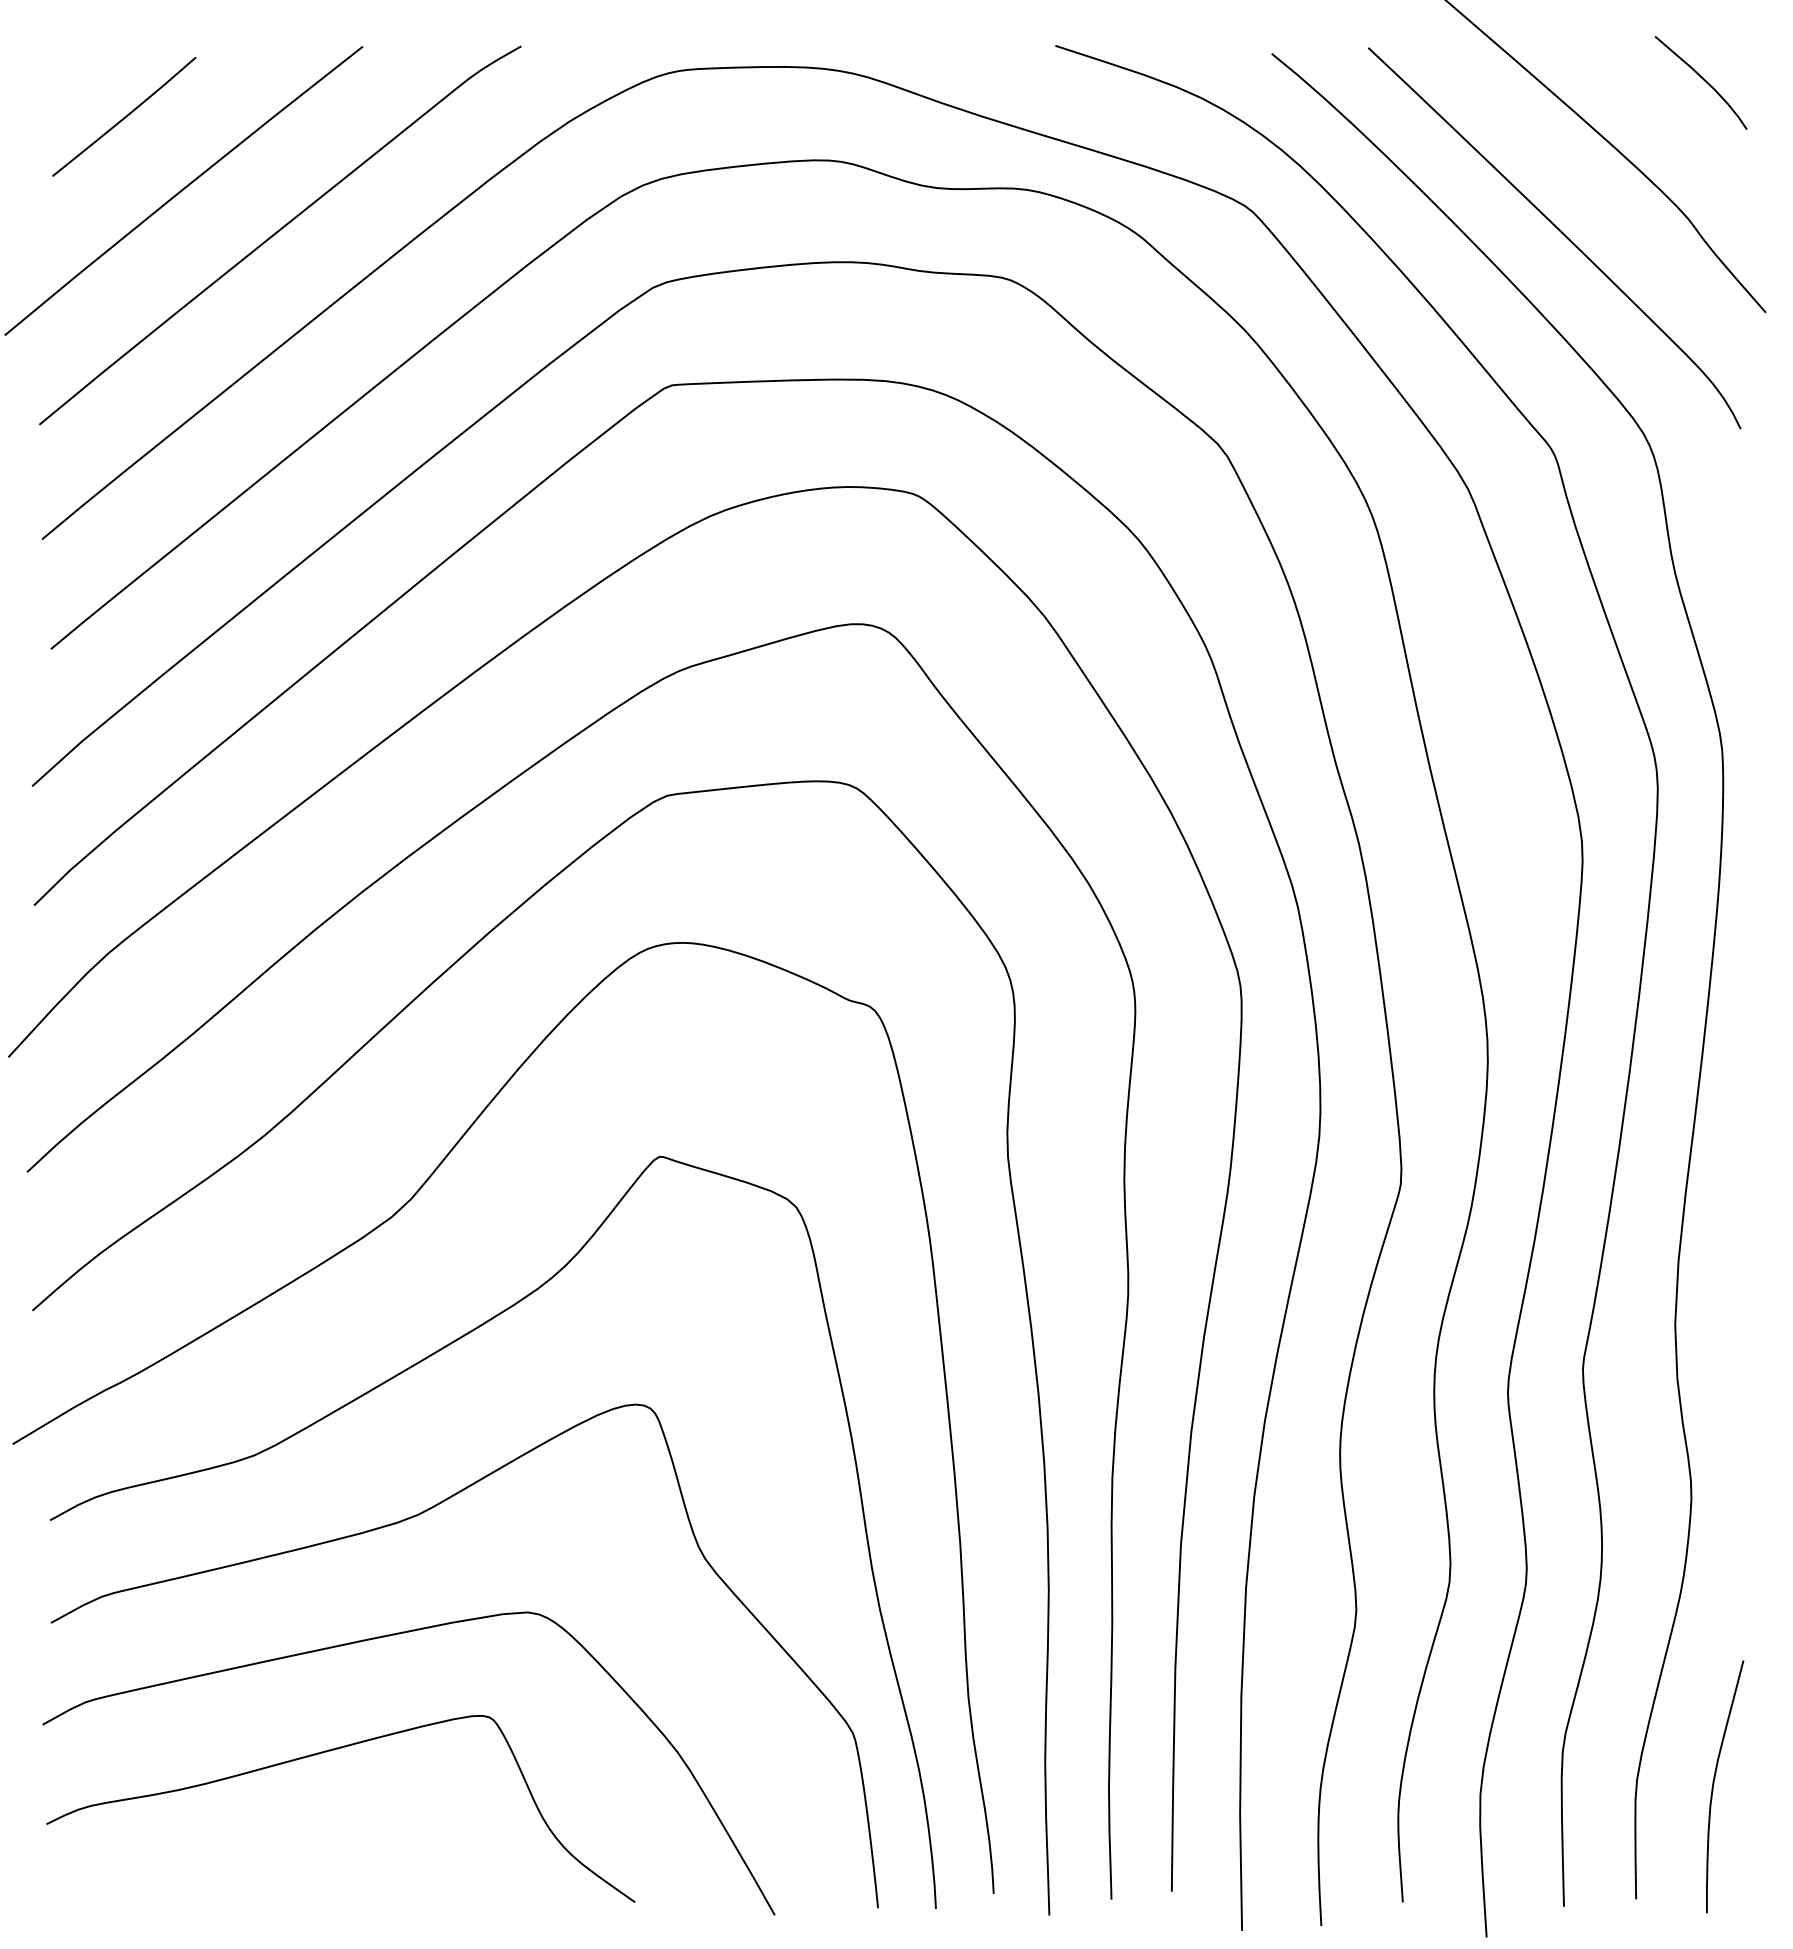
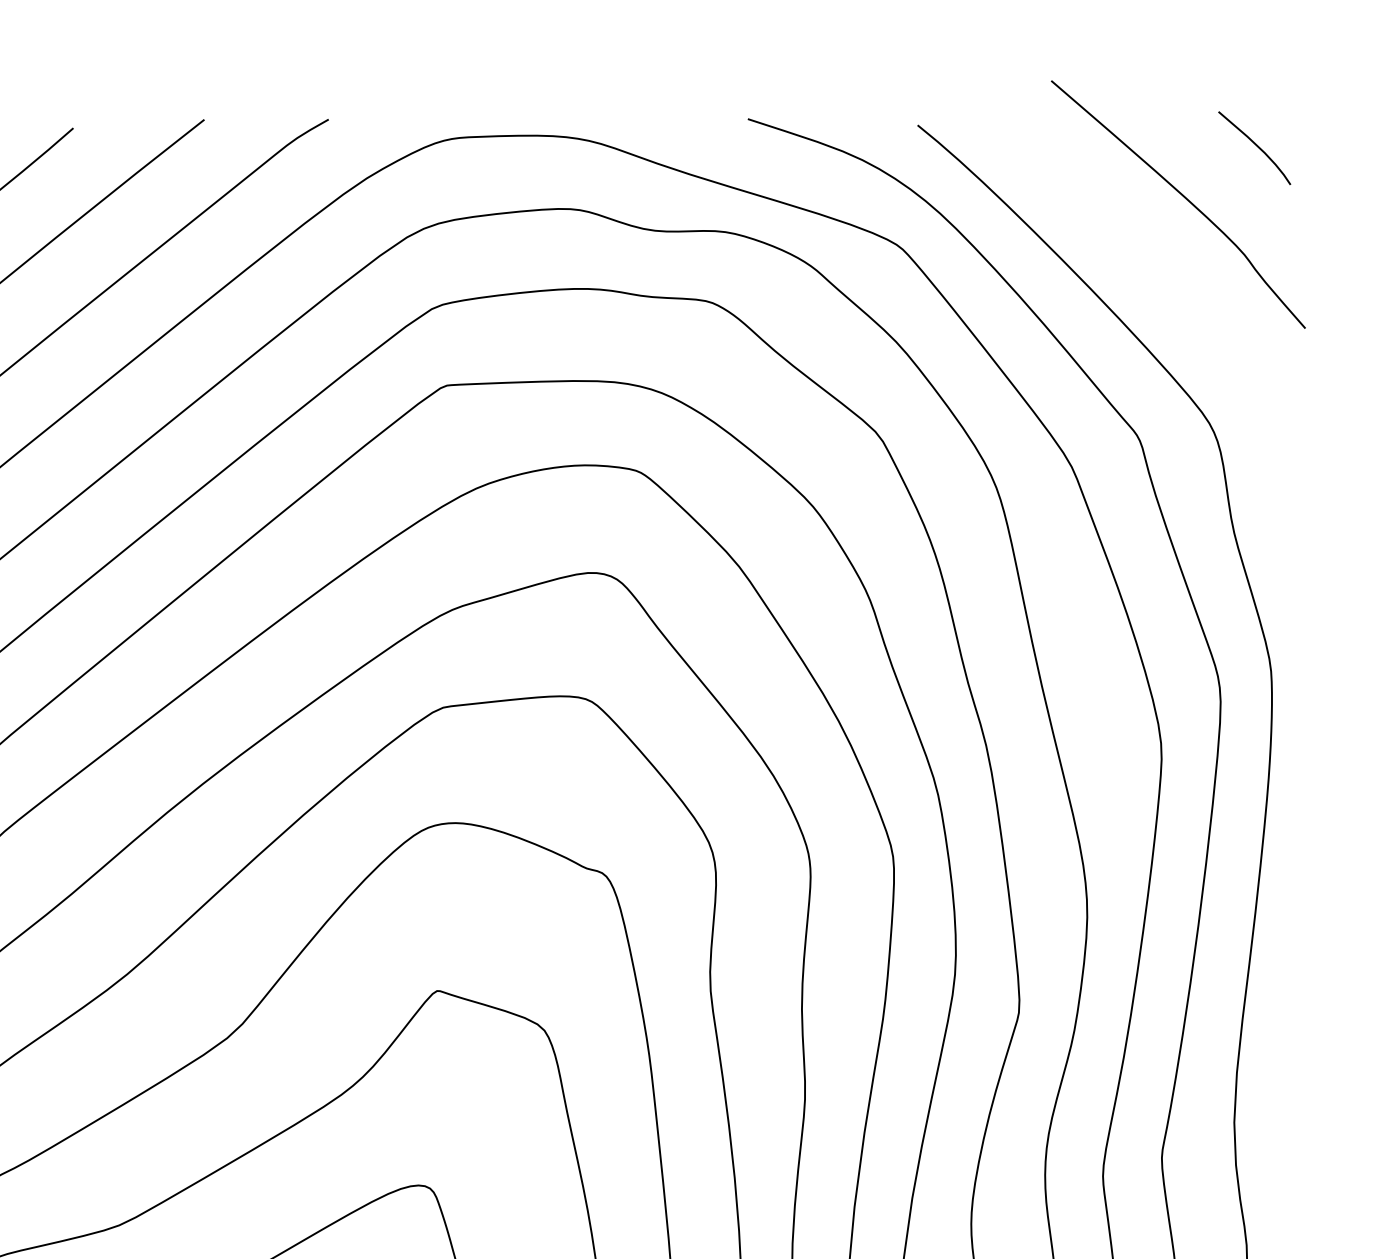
curve: (1560, 232) -> (1144, 265), removed

